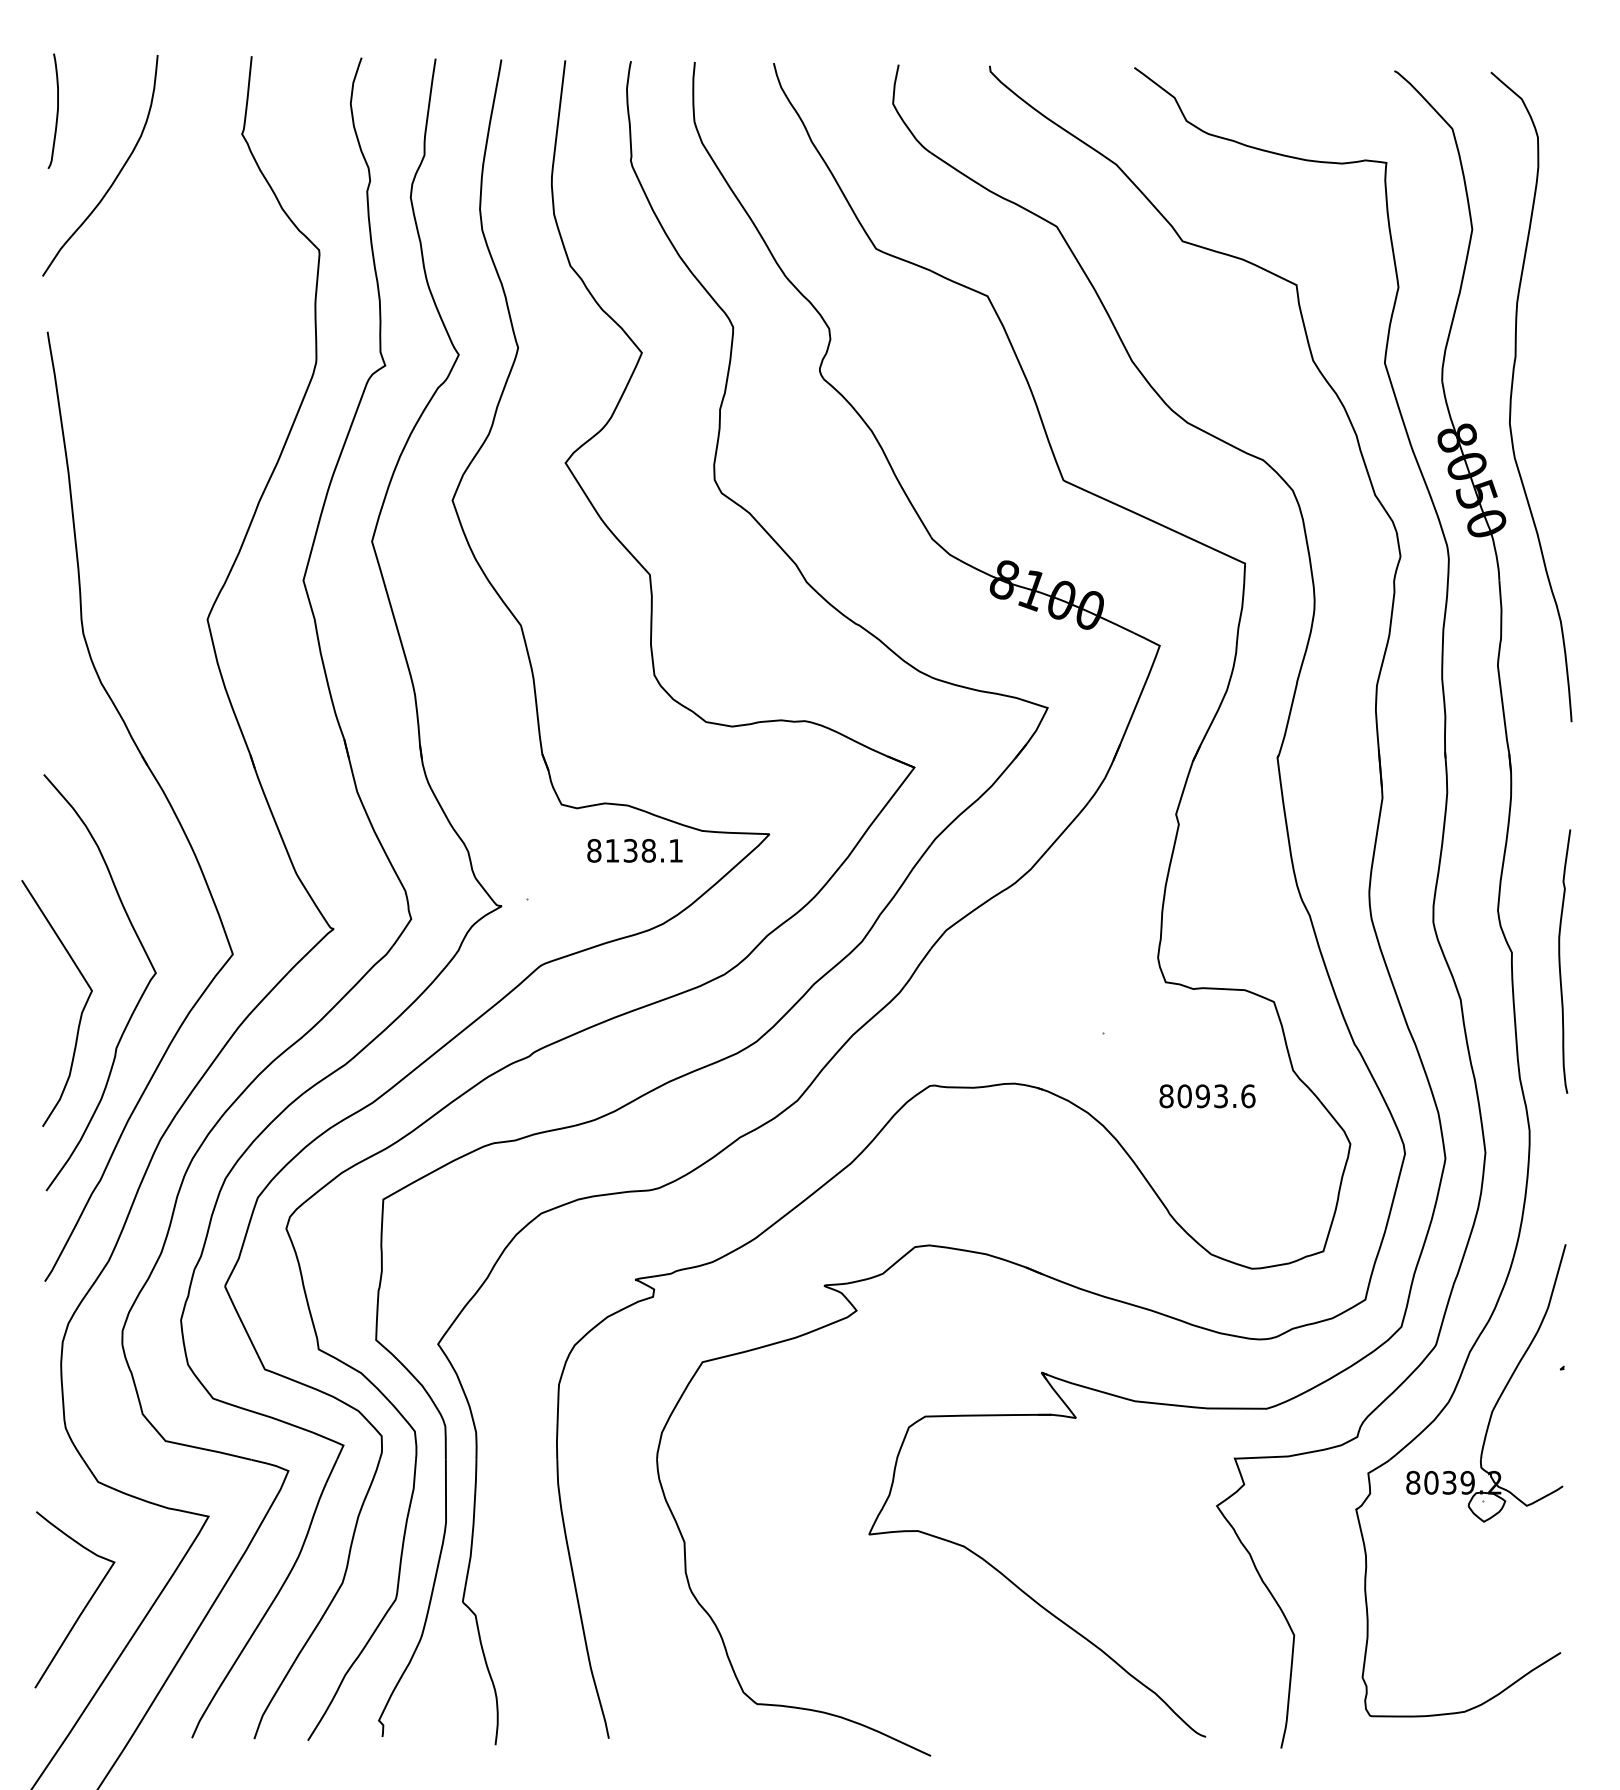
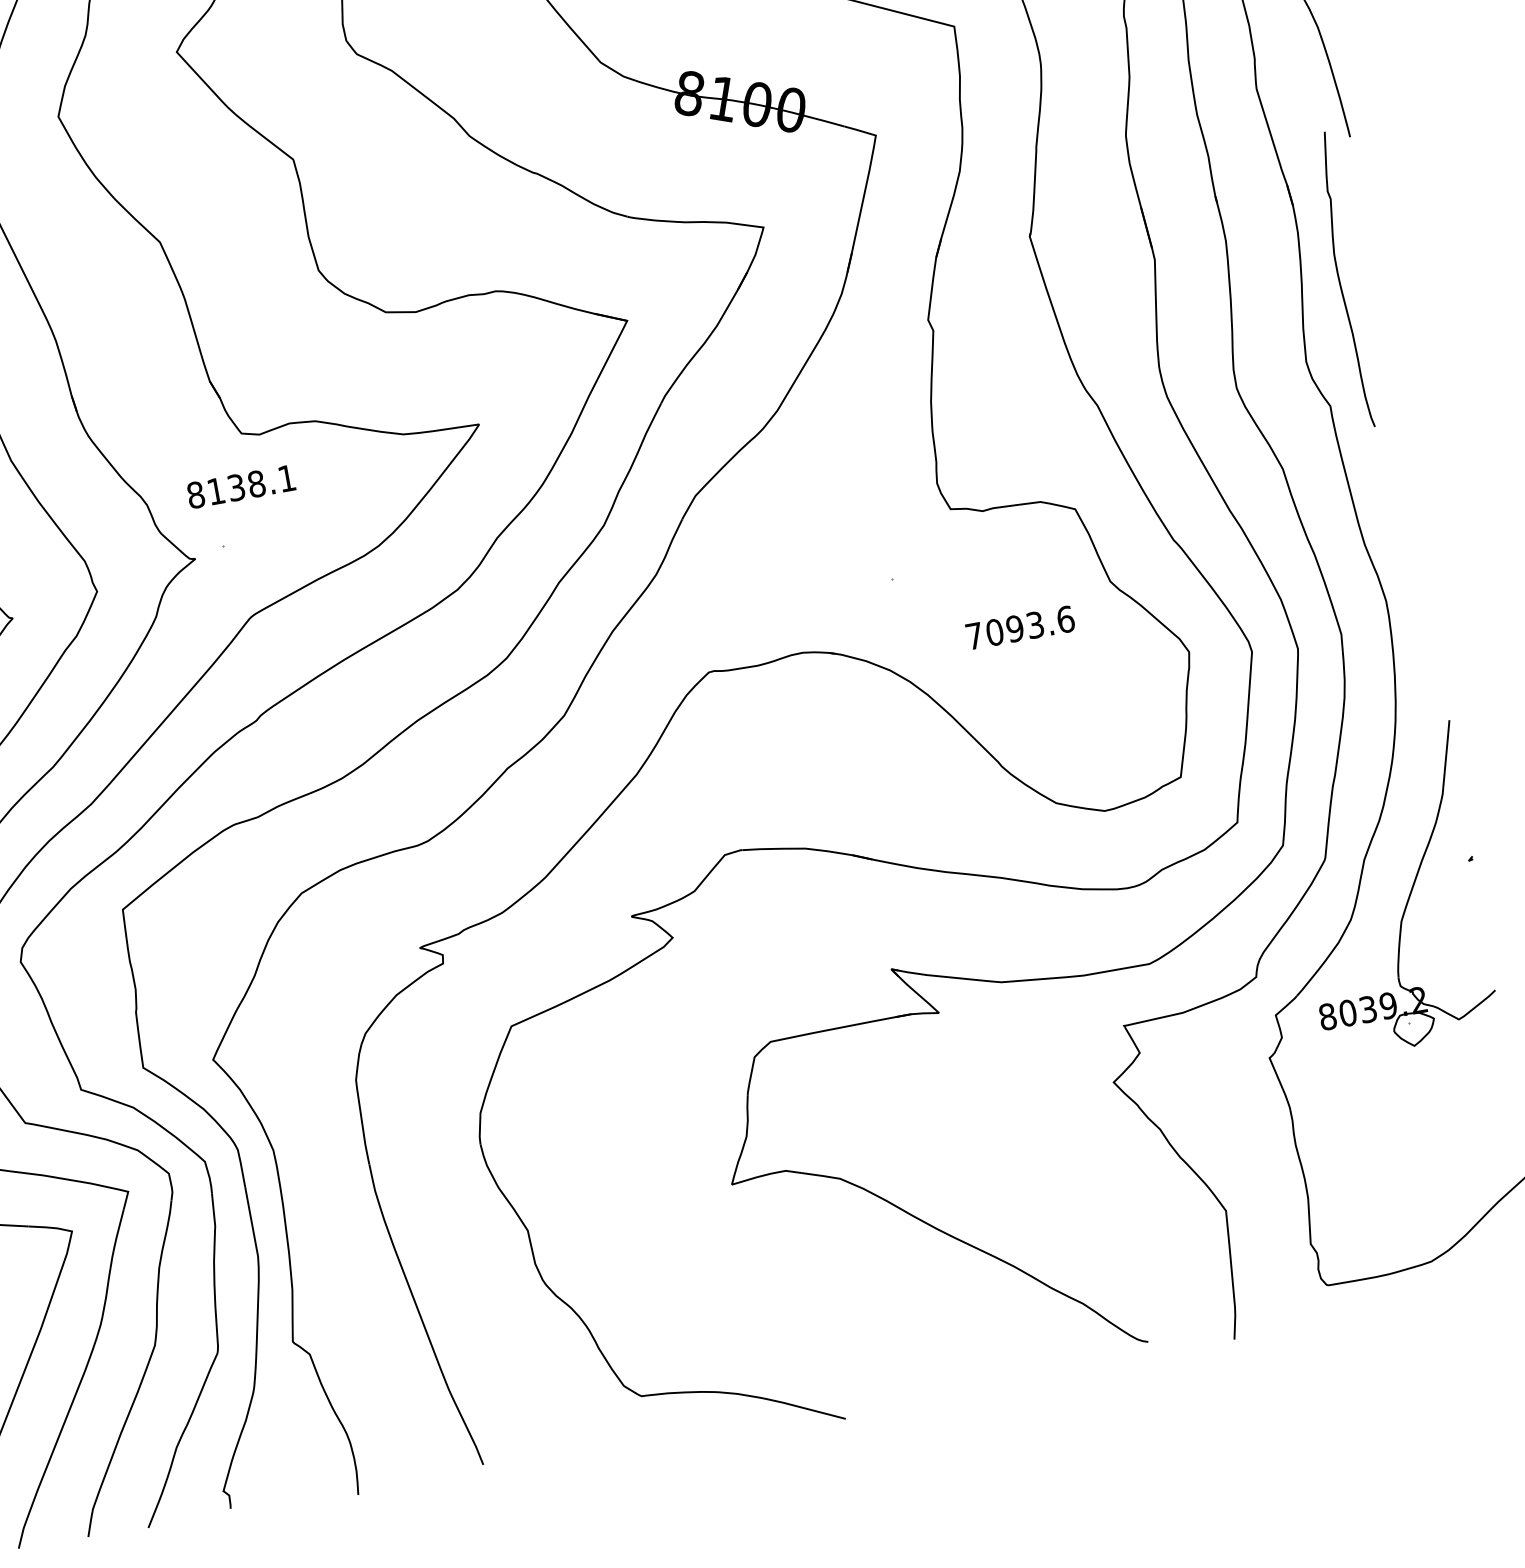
text: (634, 850) -> (240, 486), moved
curve: (1560, 961) -> (1340, 280), moved
text: (1166, 1096) -> (974, 636), 8093.6 -> 7093.6

